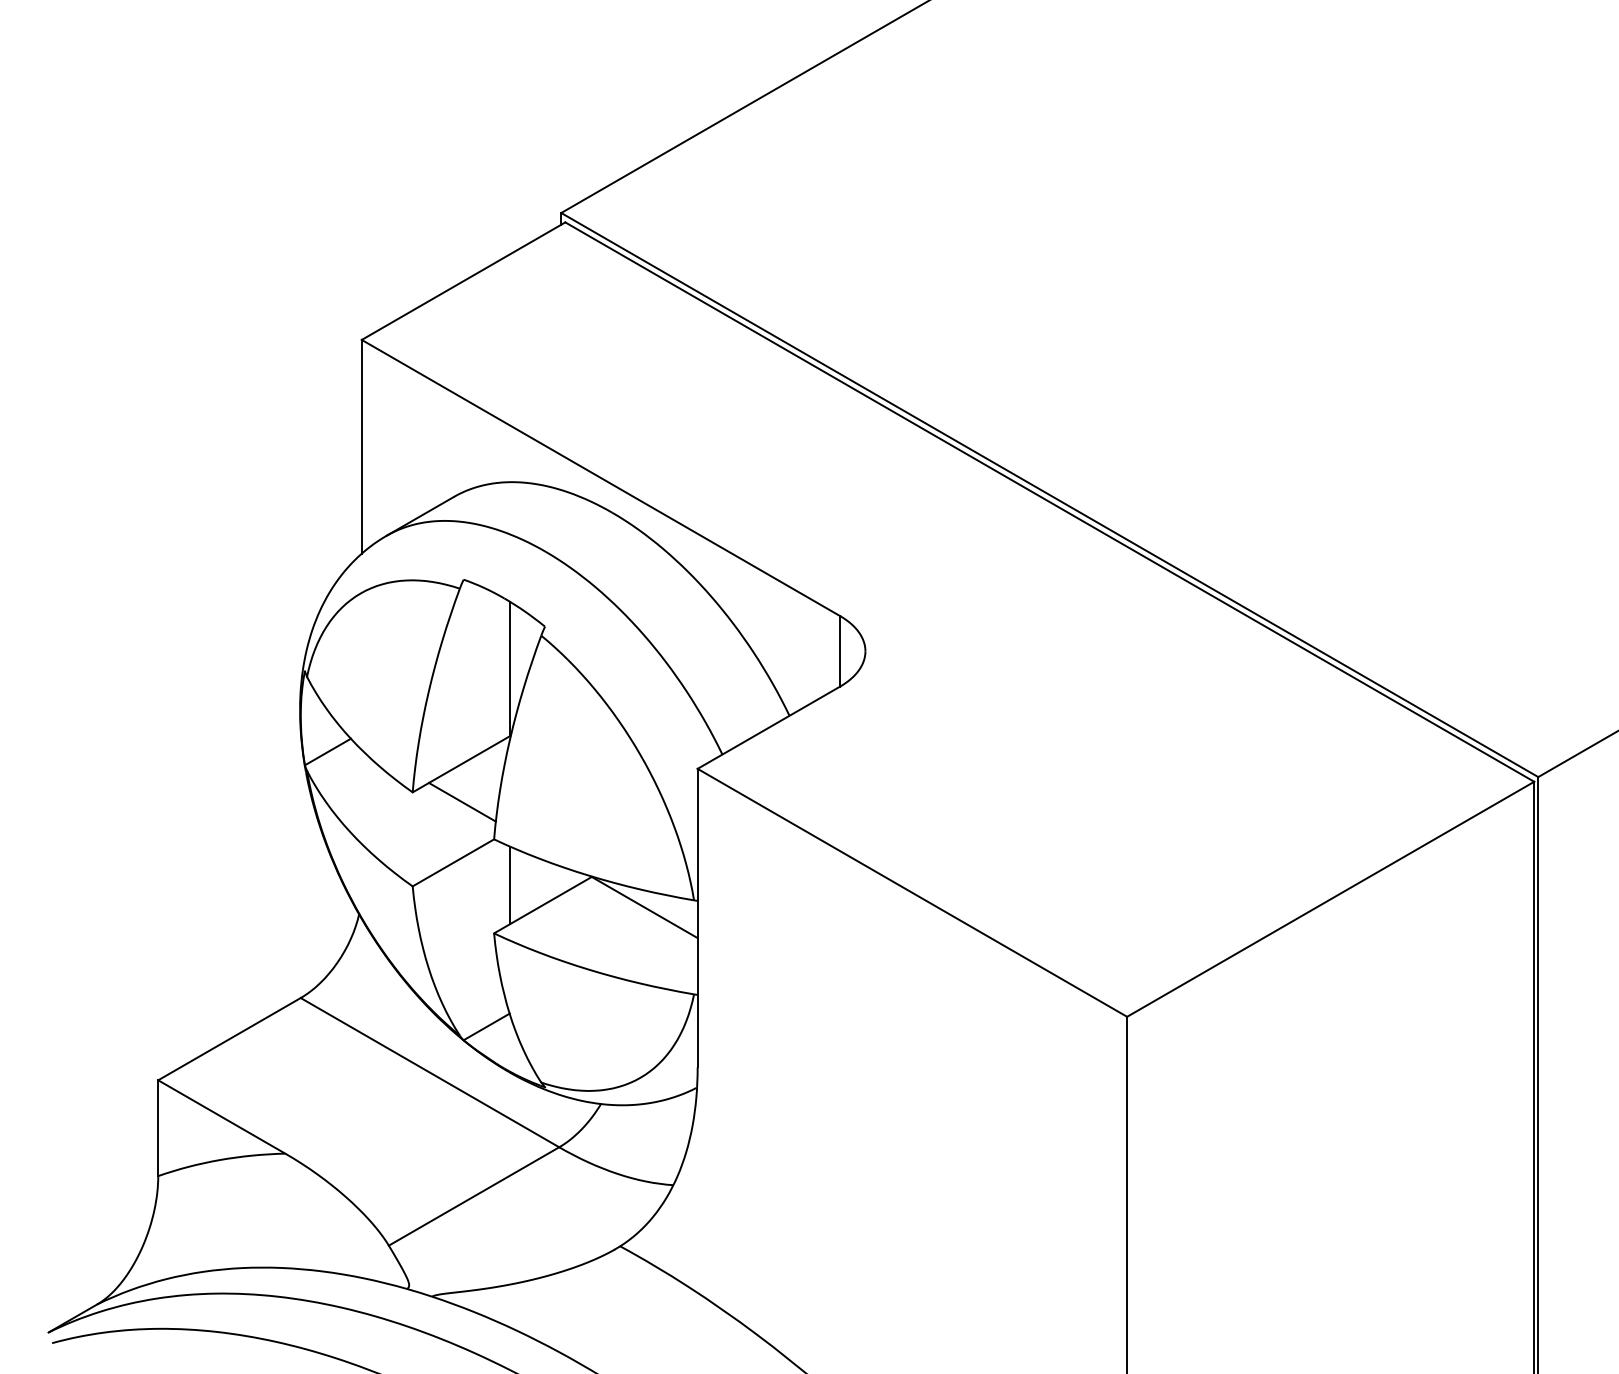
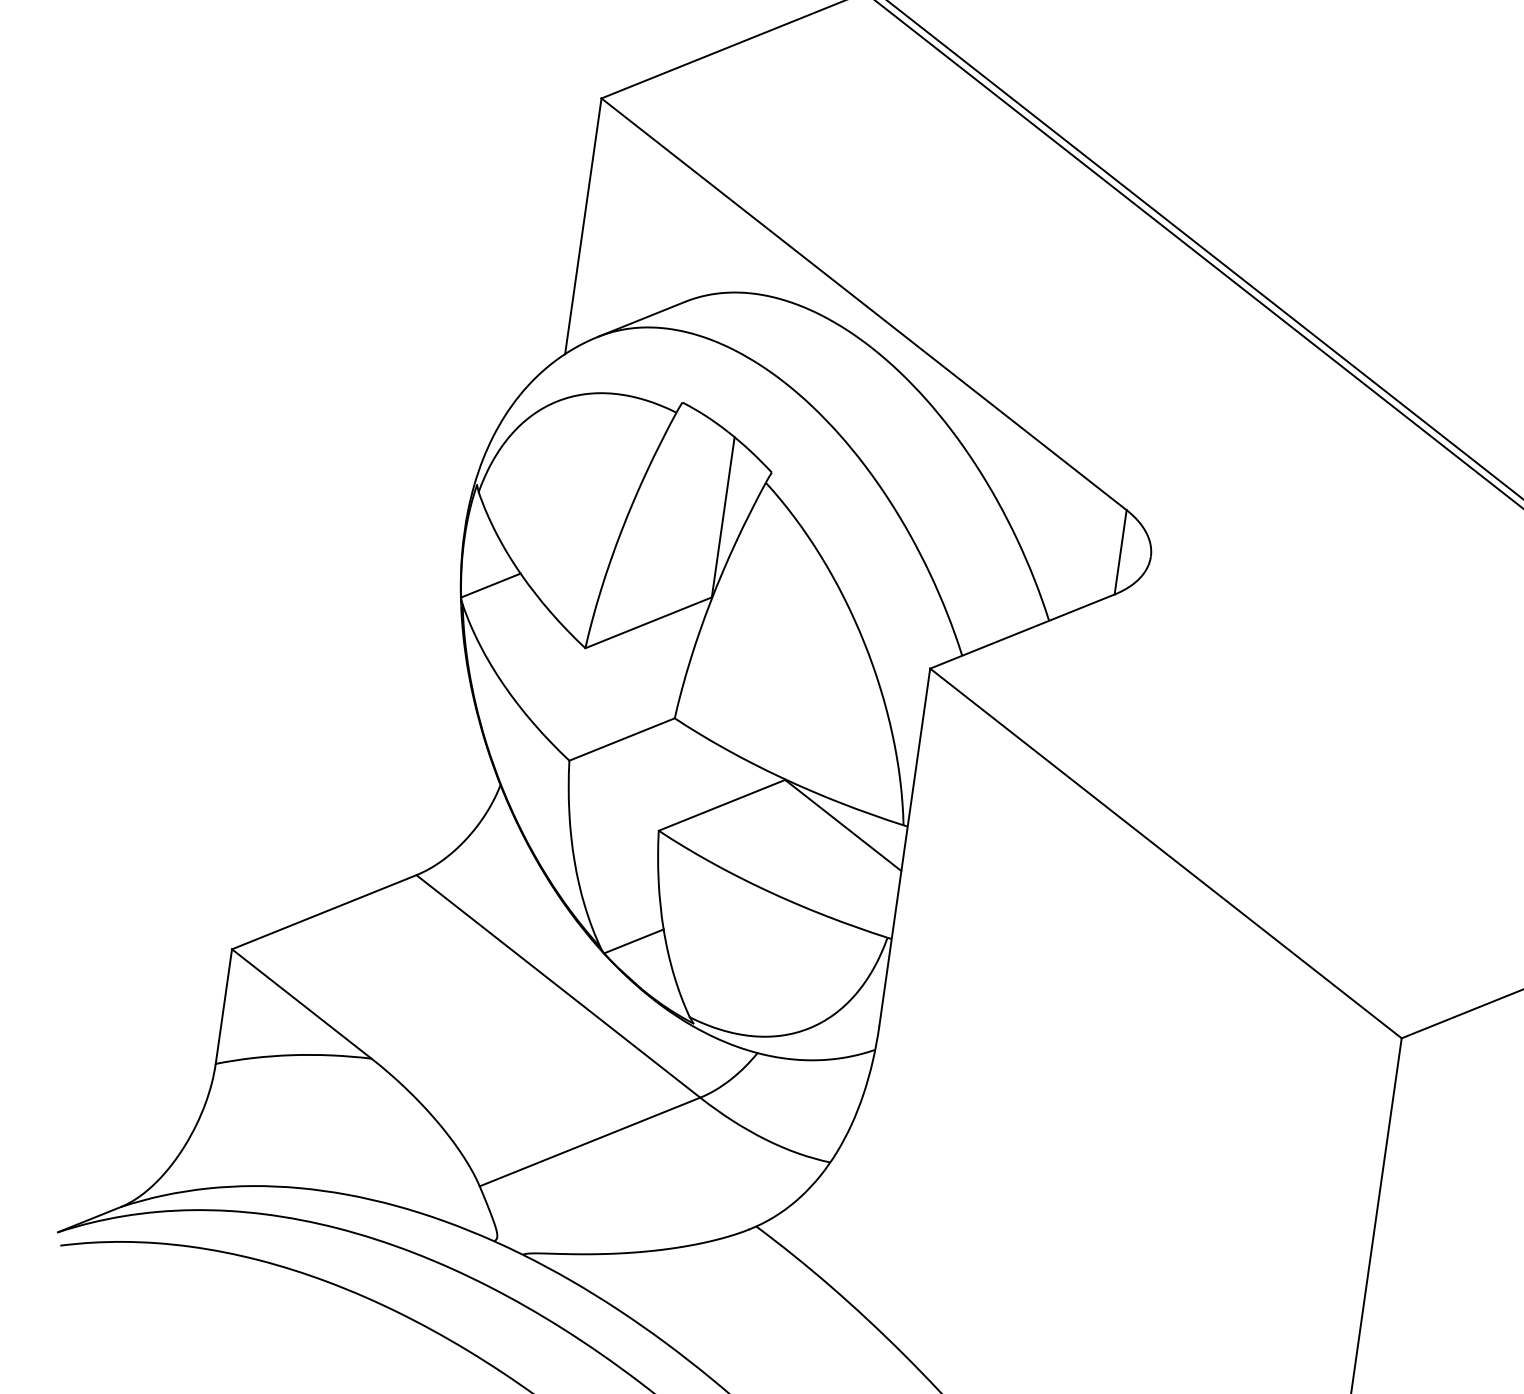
line: (461, 801) -> (642, 667), removed
line: (510, 884) -> (686, 775), removed

